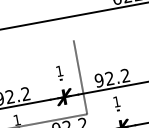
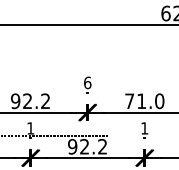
text: (59, 70) -> (87, 82), 1 -> 6
line: (80, 76) -> (109, 93), removed
text: (112, 78) -> (144, 101), 92.2 -> 71.0

